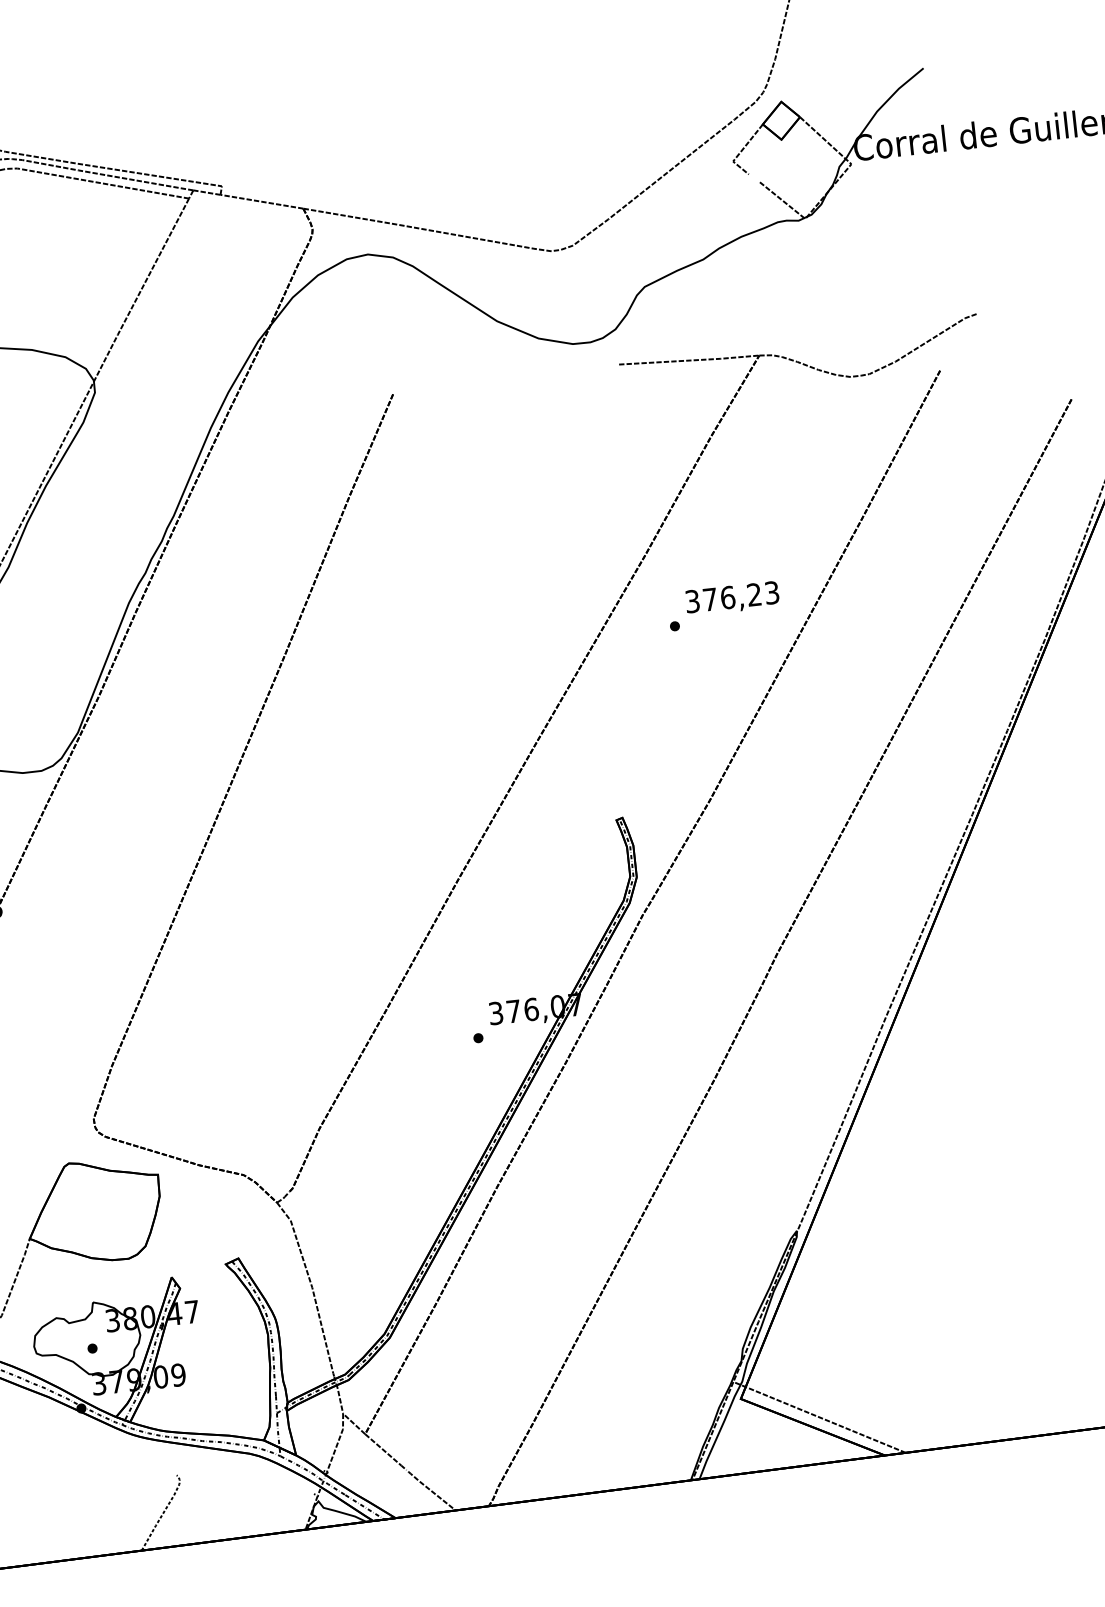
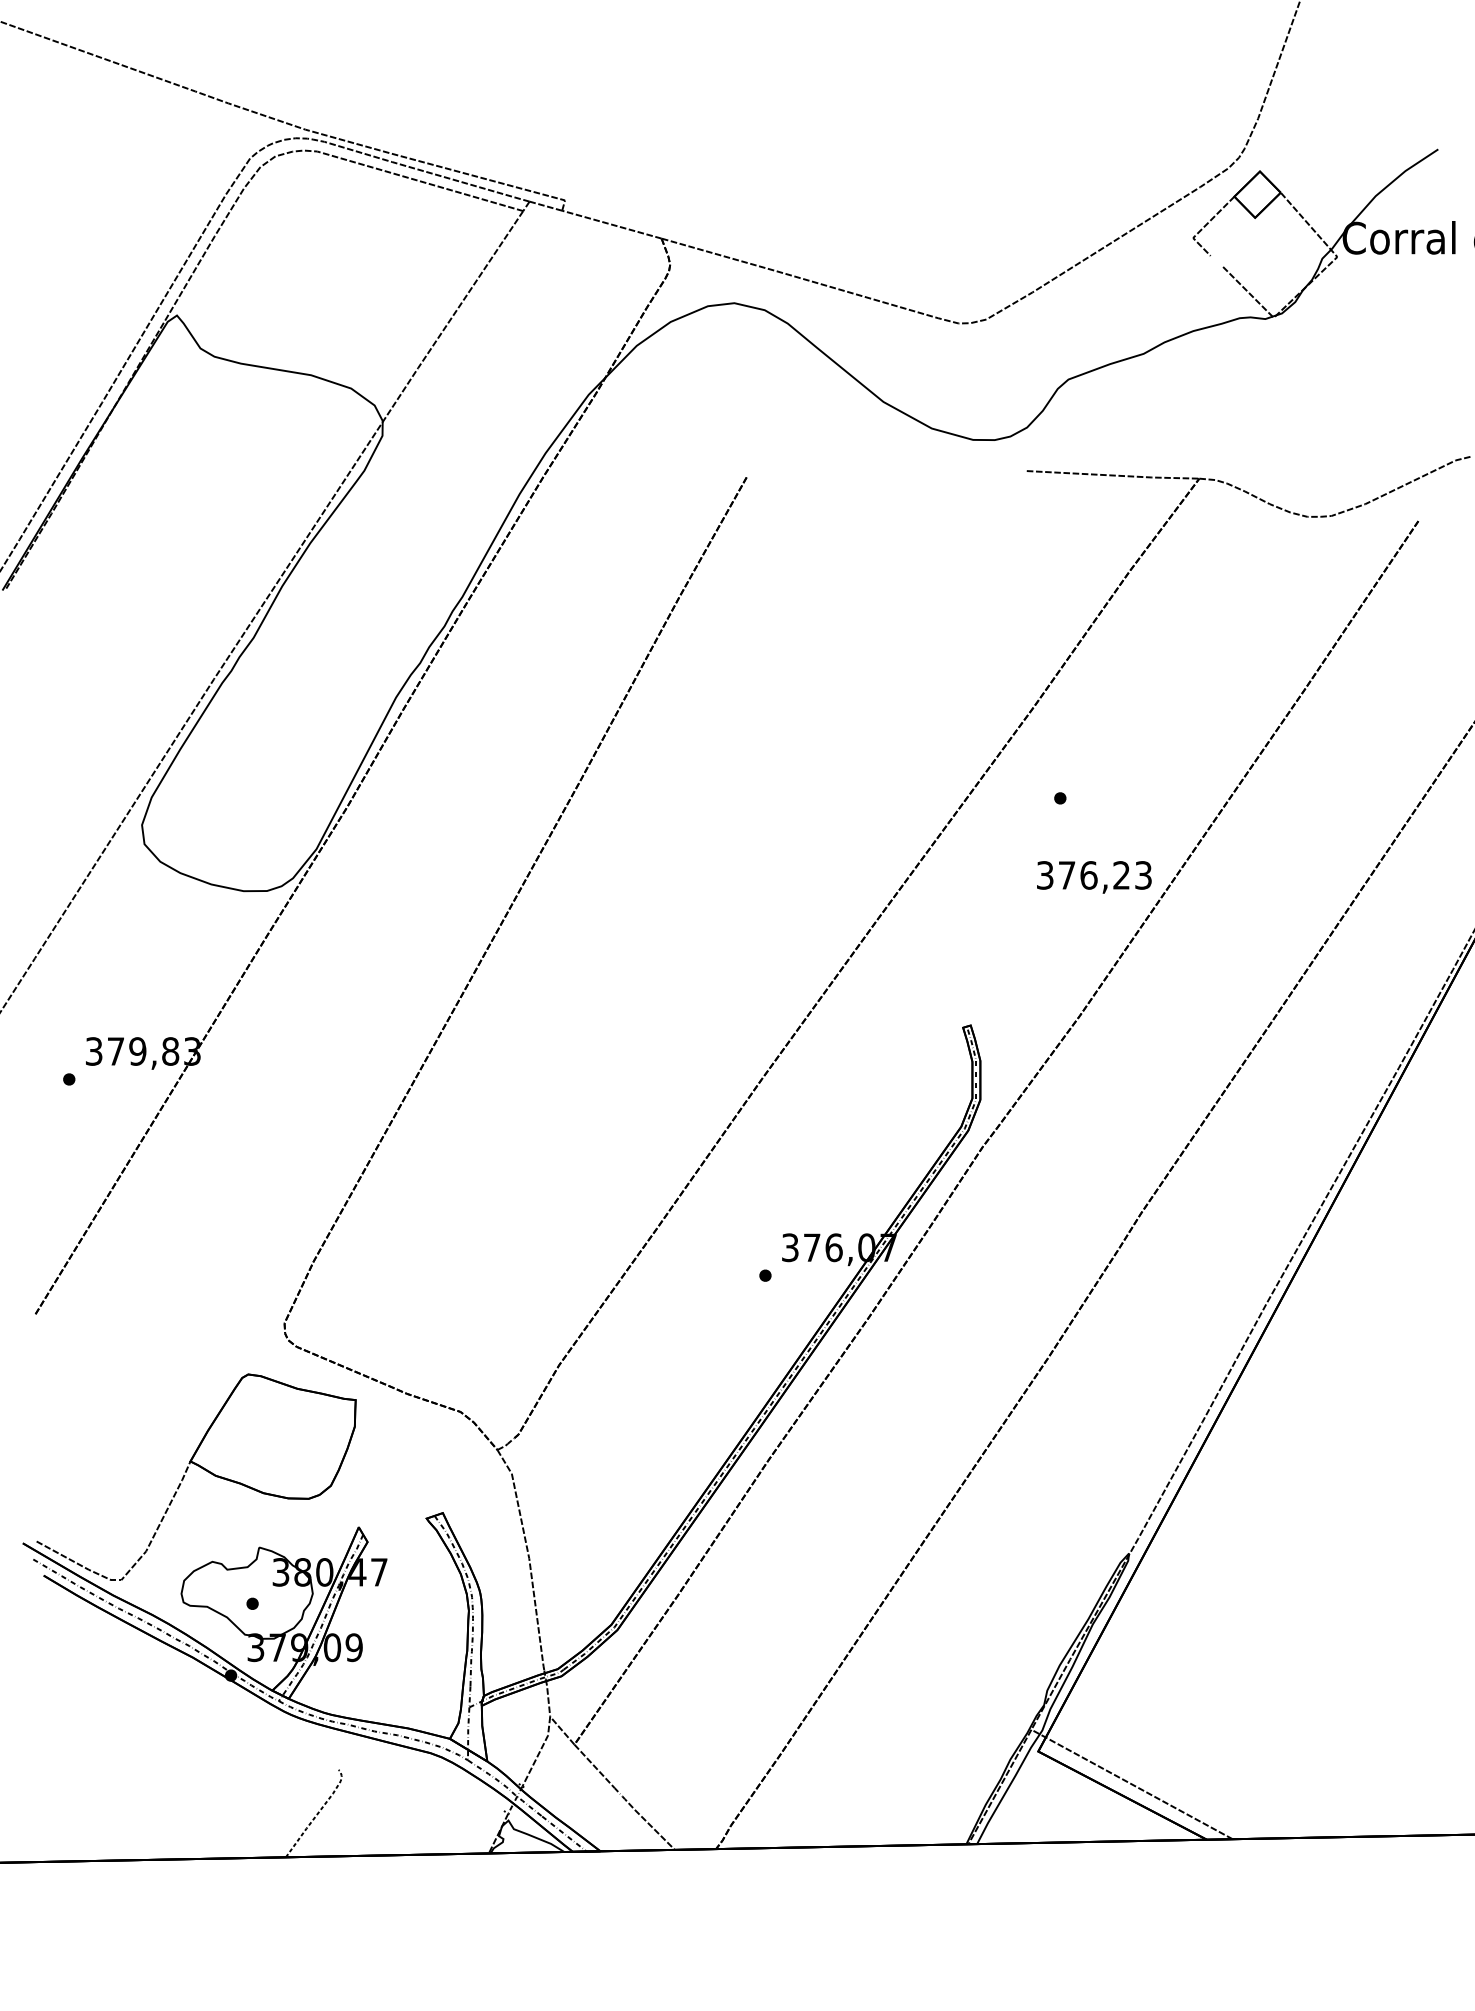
text: (732, 598) -> (1094, 877), moved

